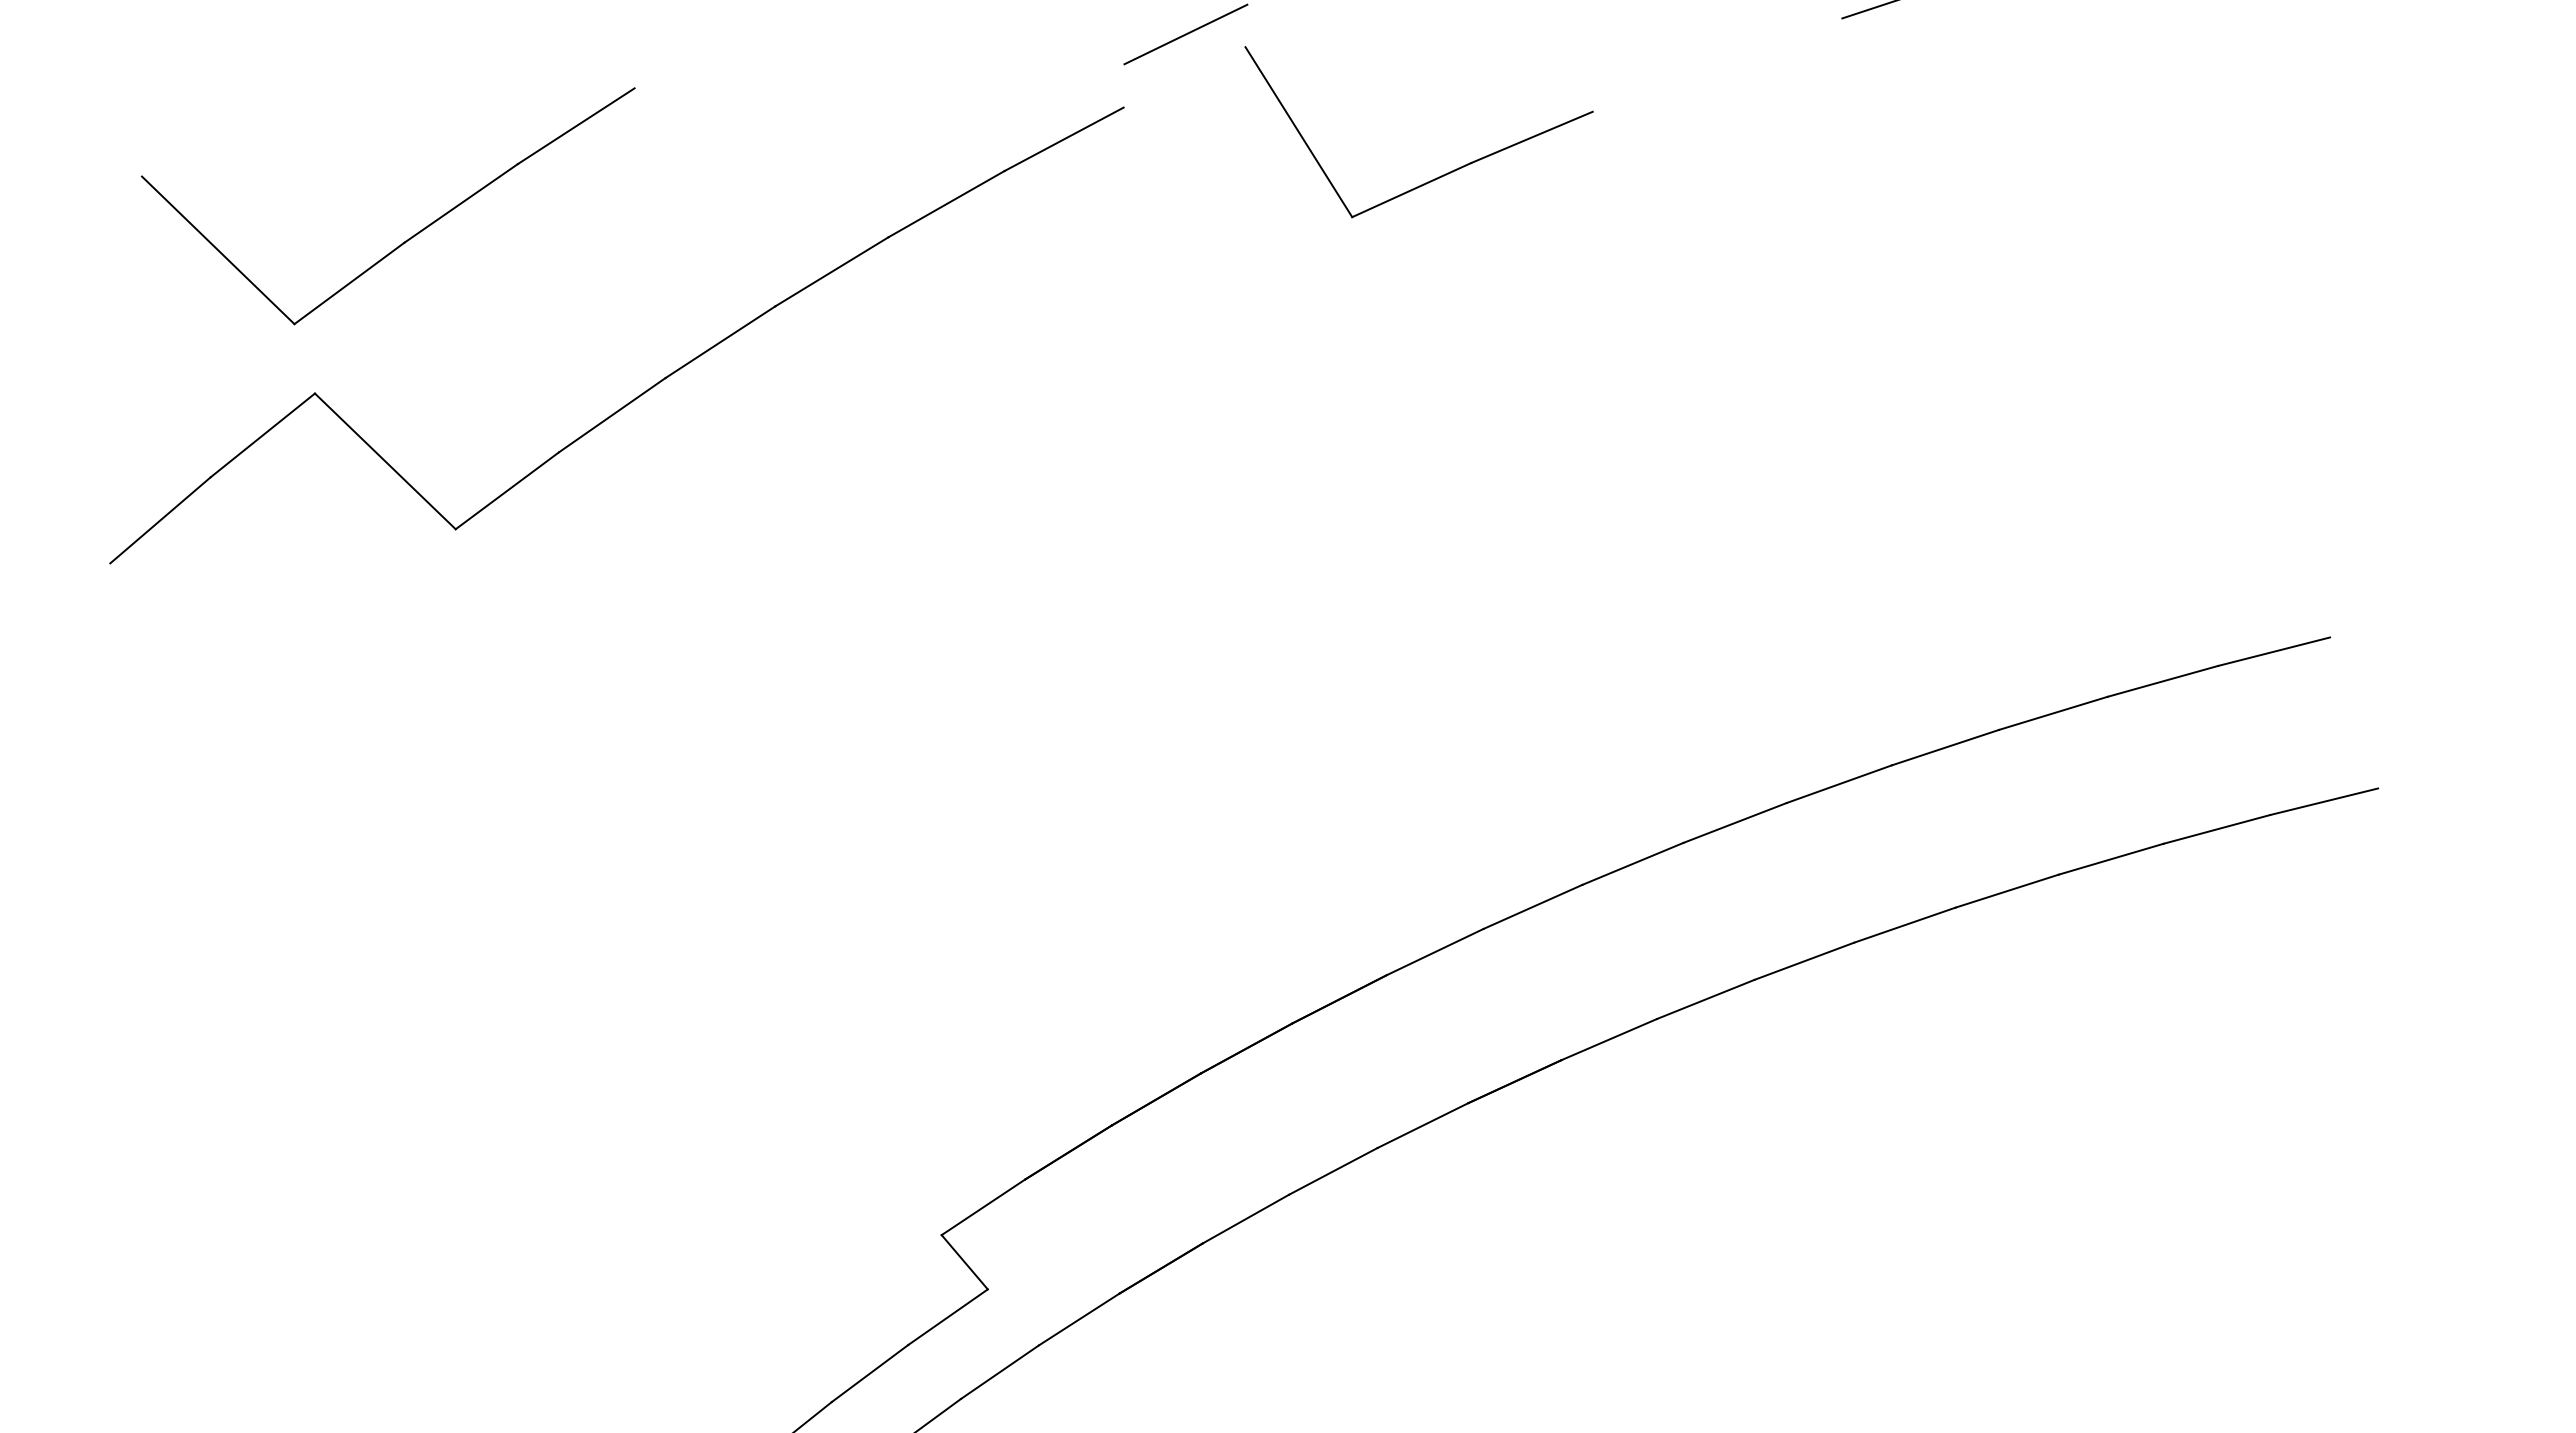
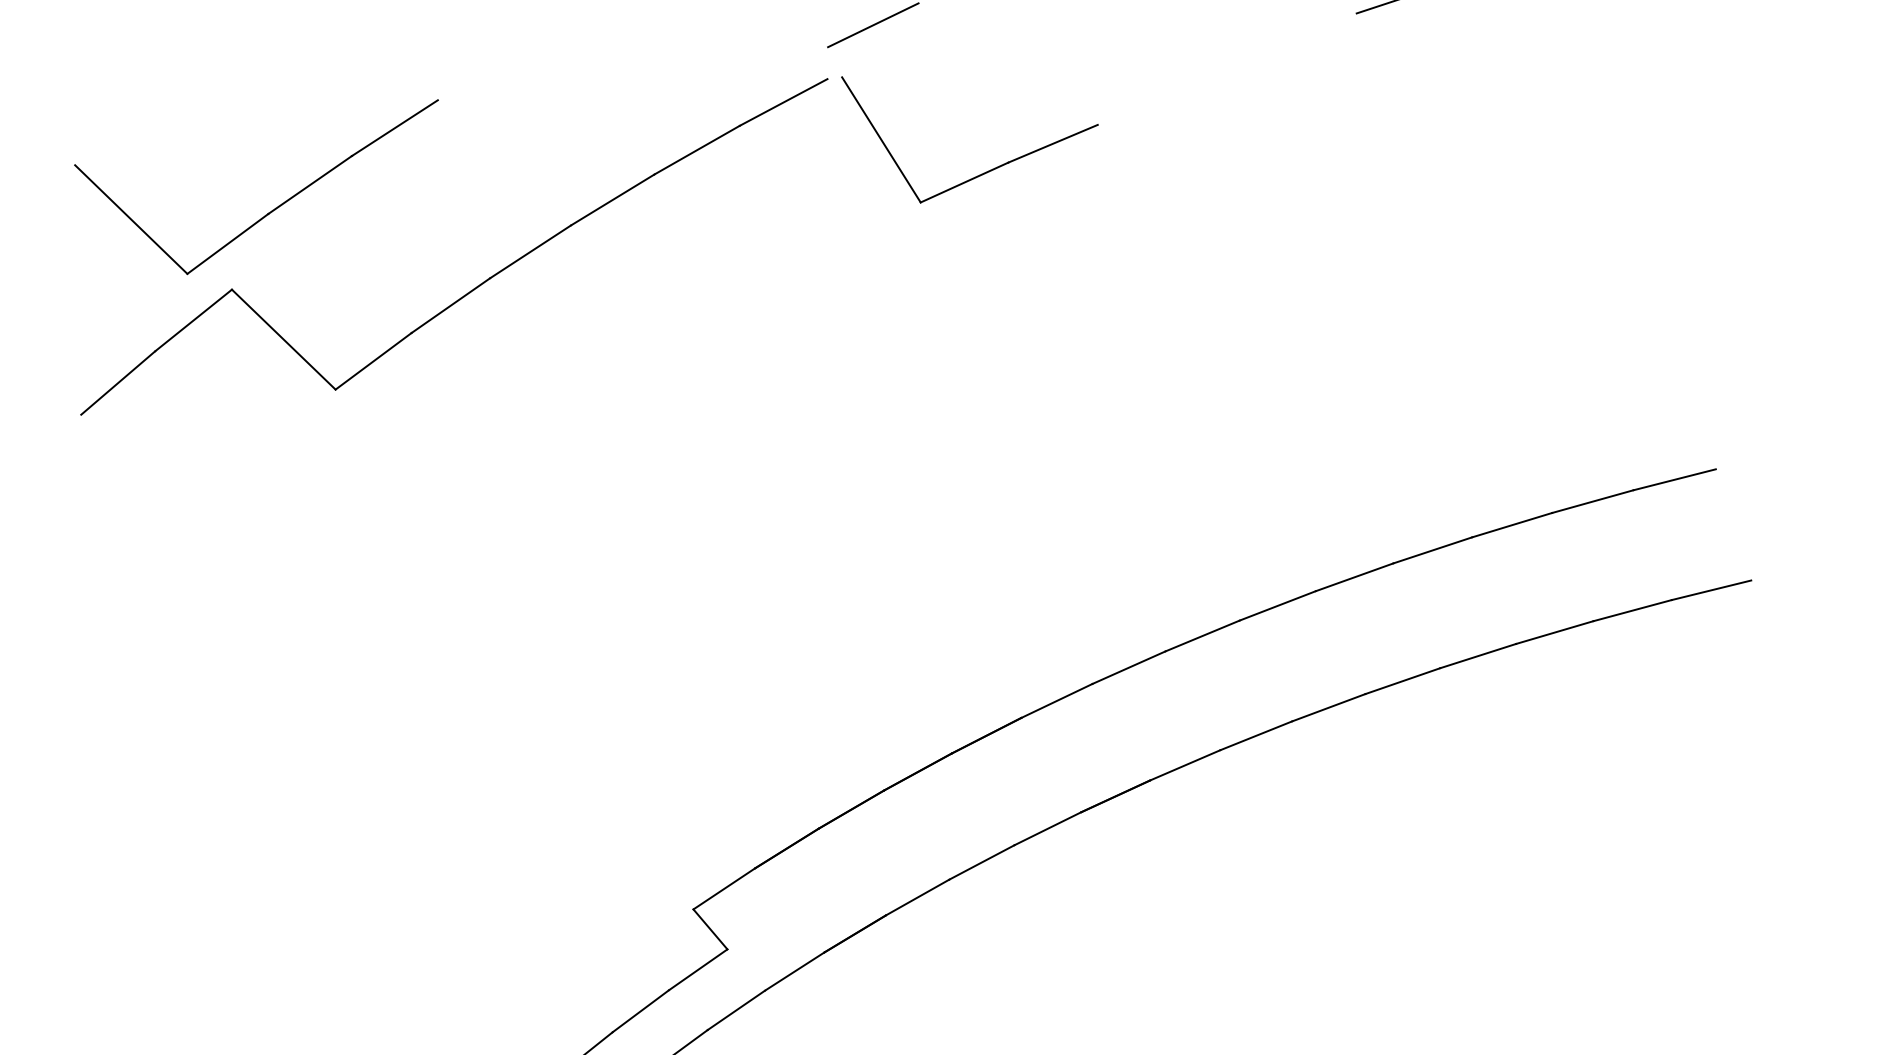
part: (1438, 176) -> (984, 172), moved
part: (408, 238) -> (271, 210), moved

